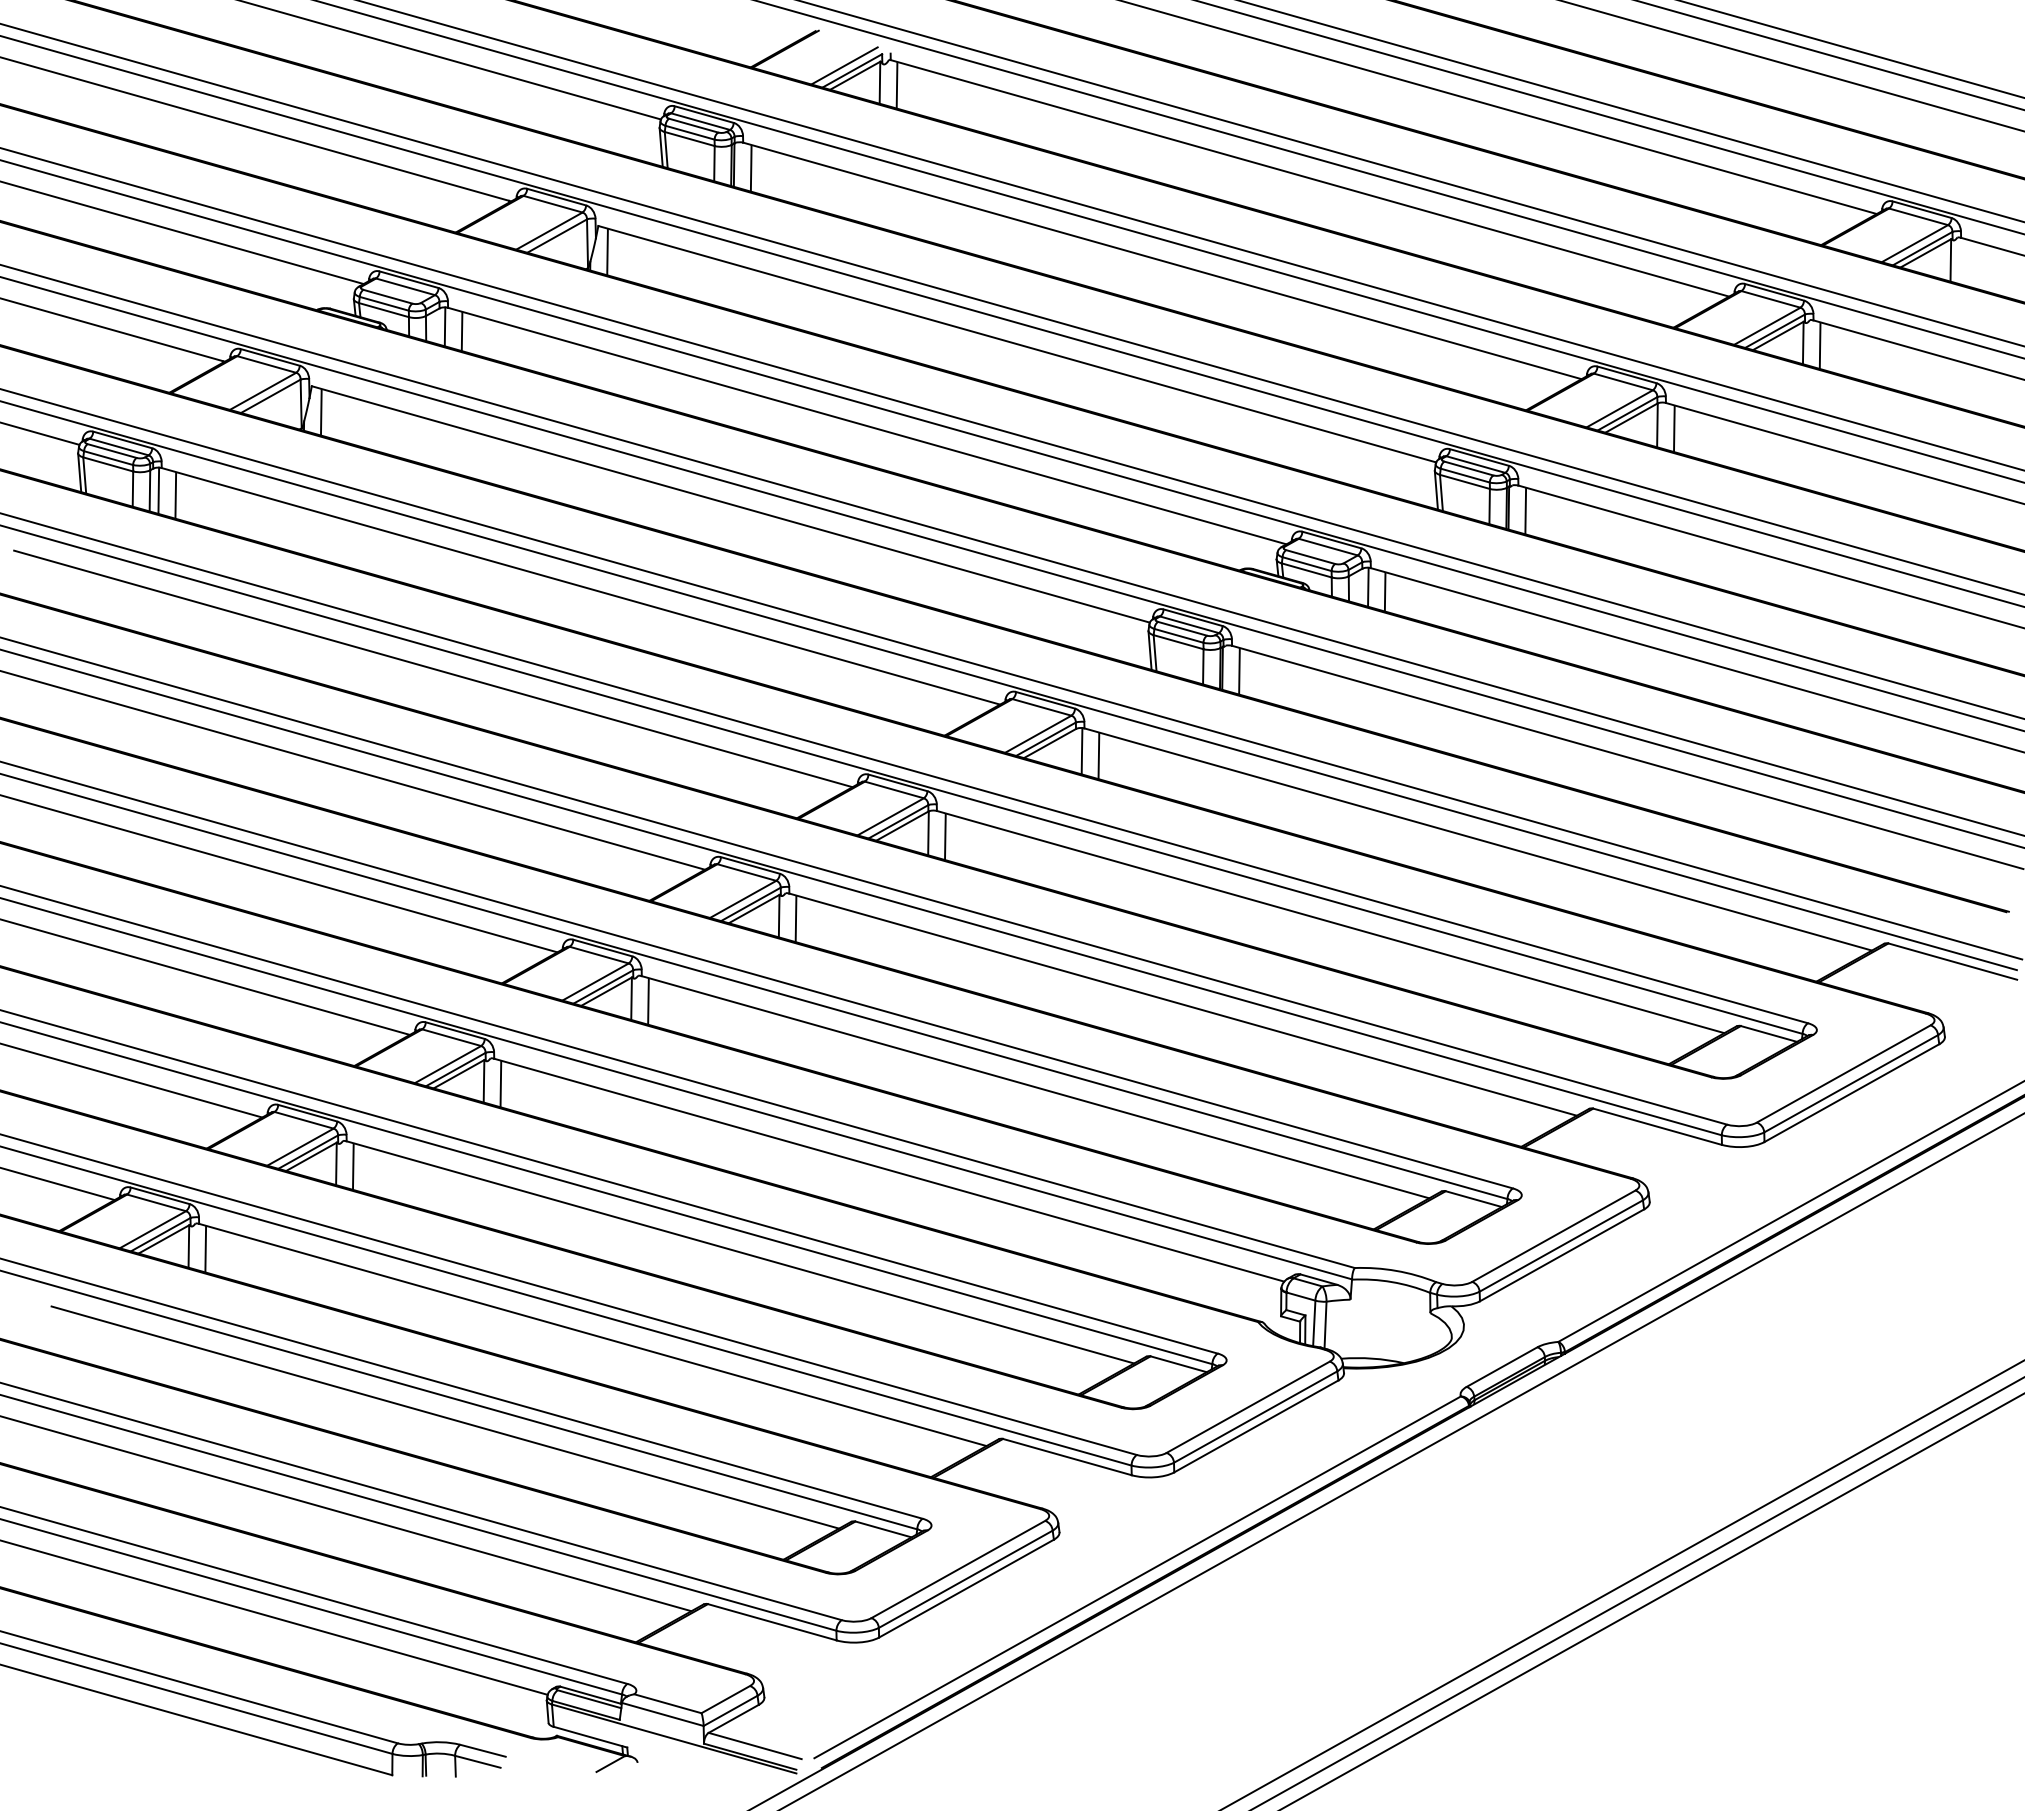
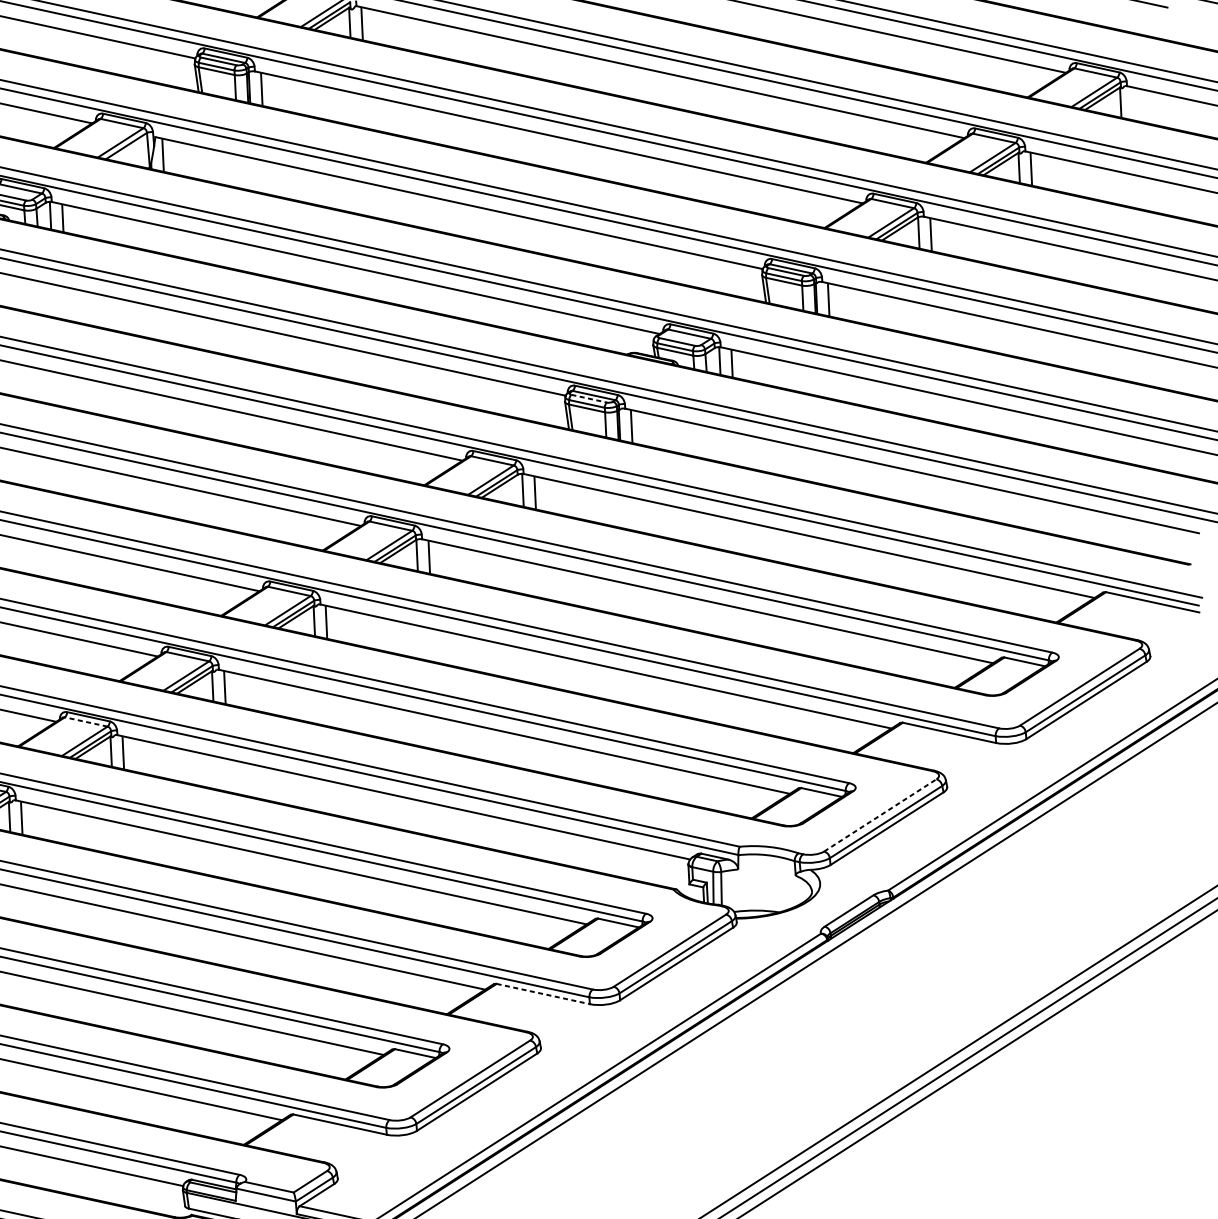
line: (1182, 628) -> (589, 398), solid -> dashed
line: (451, 1037) -> (86, 721), solid -> dashed
line: (1553, 1236) -> (880, 815), solid -> dashed
line: (1067, 1457) -> (543, 994), solid -> dashed

